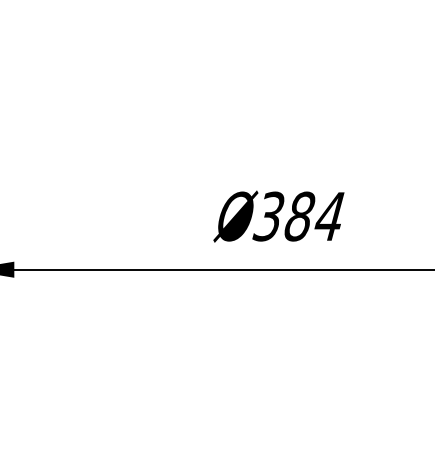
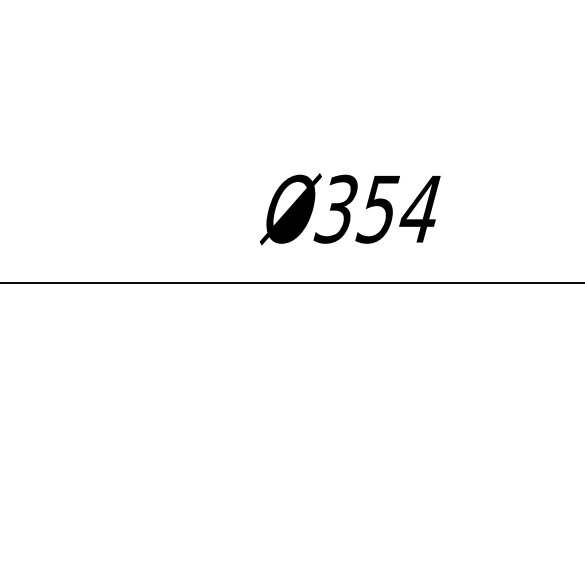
text: (298, 216) -> (377, 209), Ø384 -> Ø354

